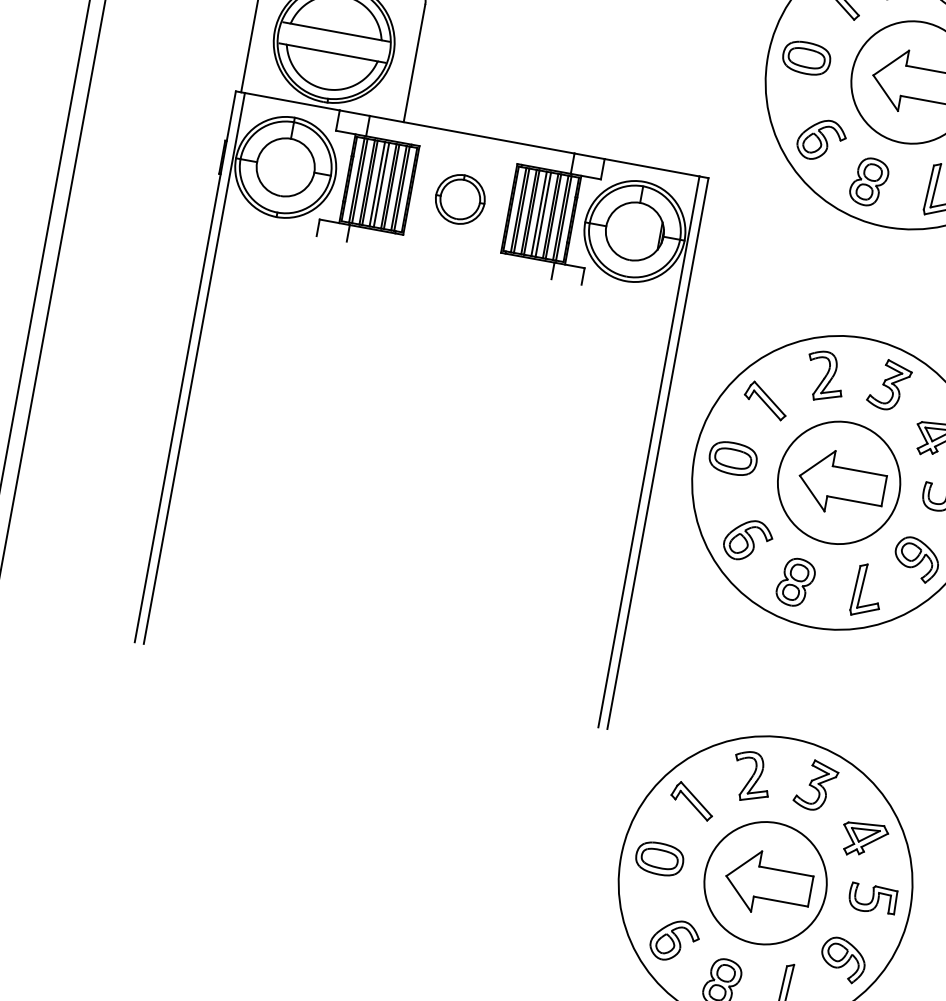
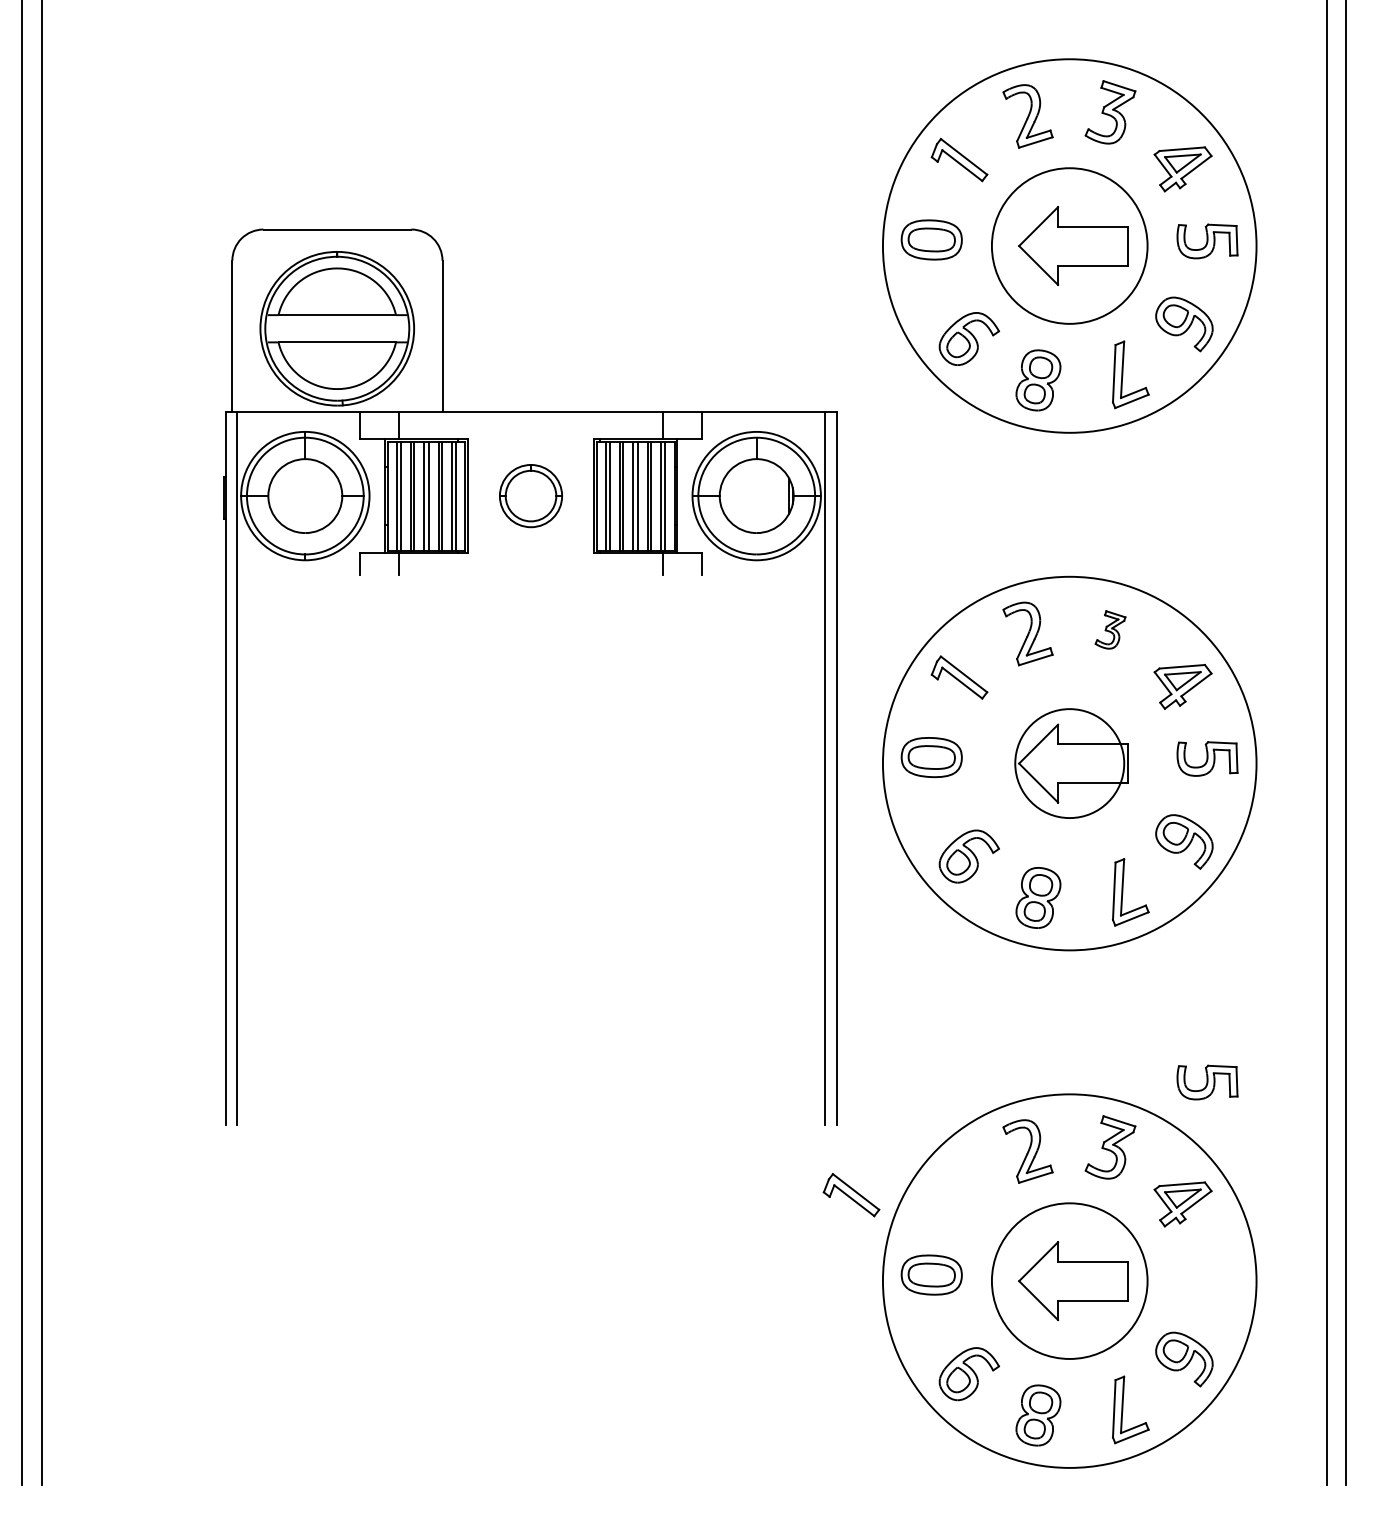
part: (889, 384) -> (1110, 629), size x0.6
circle: (838, 482) -> (1069, 763), size x0.7
part: (692, 801) -> (851, 1195), moved
part: (872, 899) -> (1207, 1082), moved

